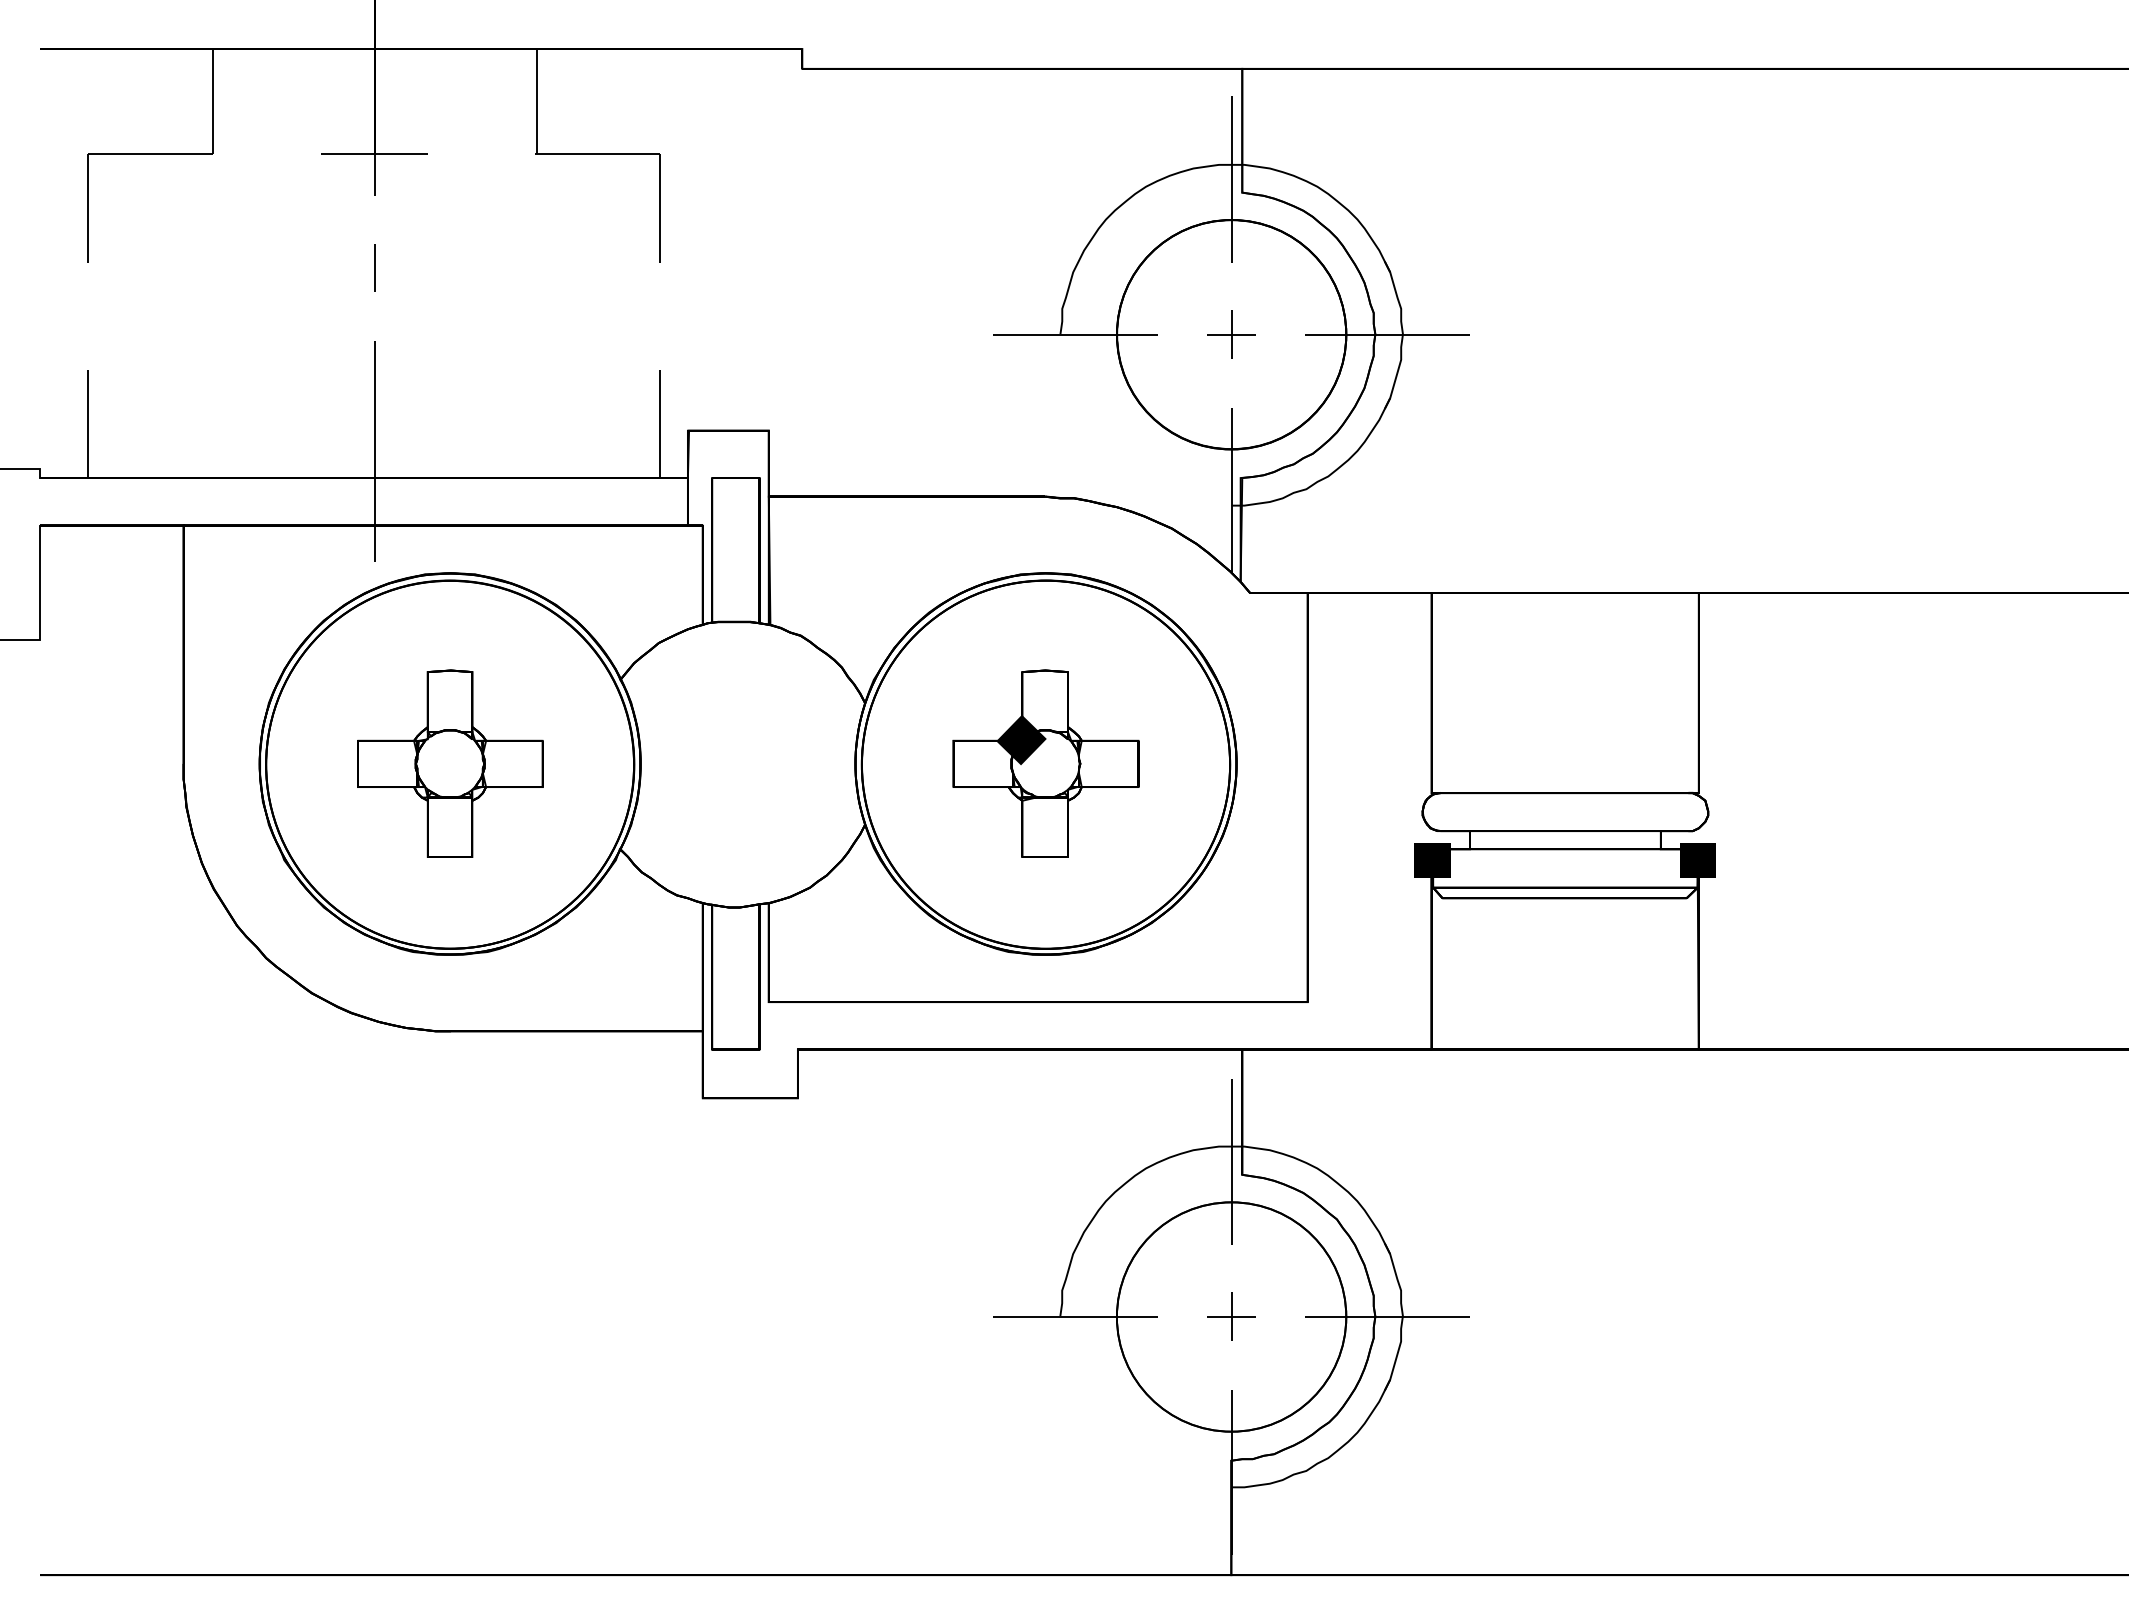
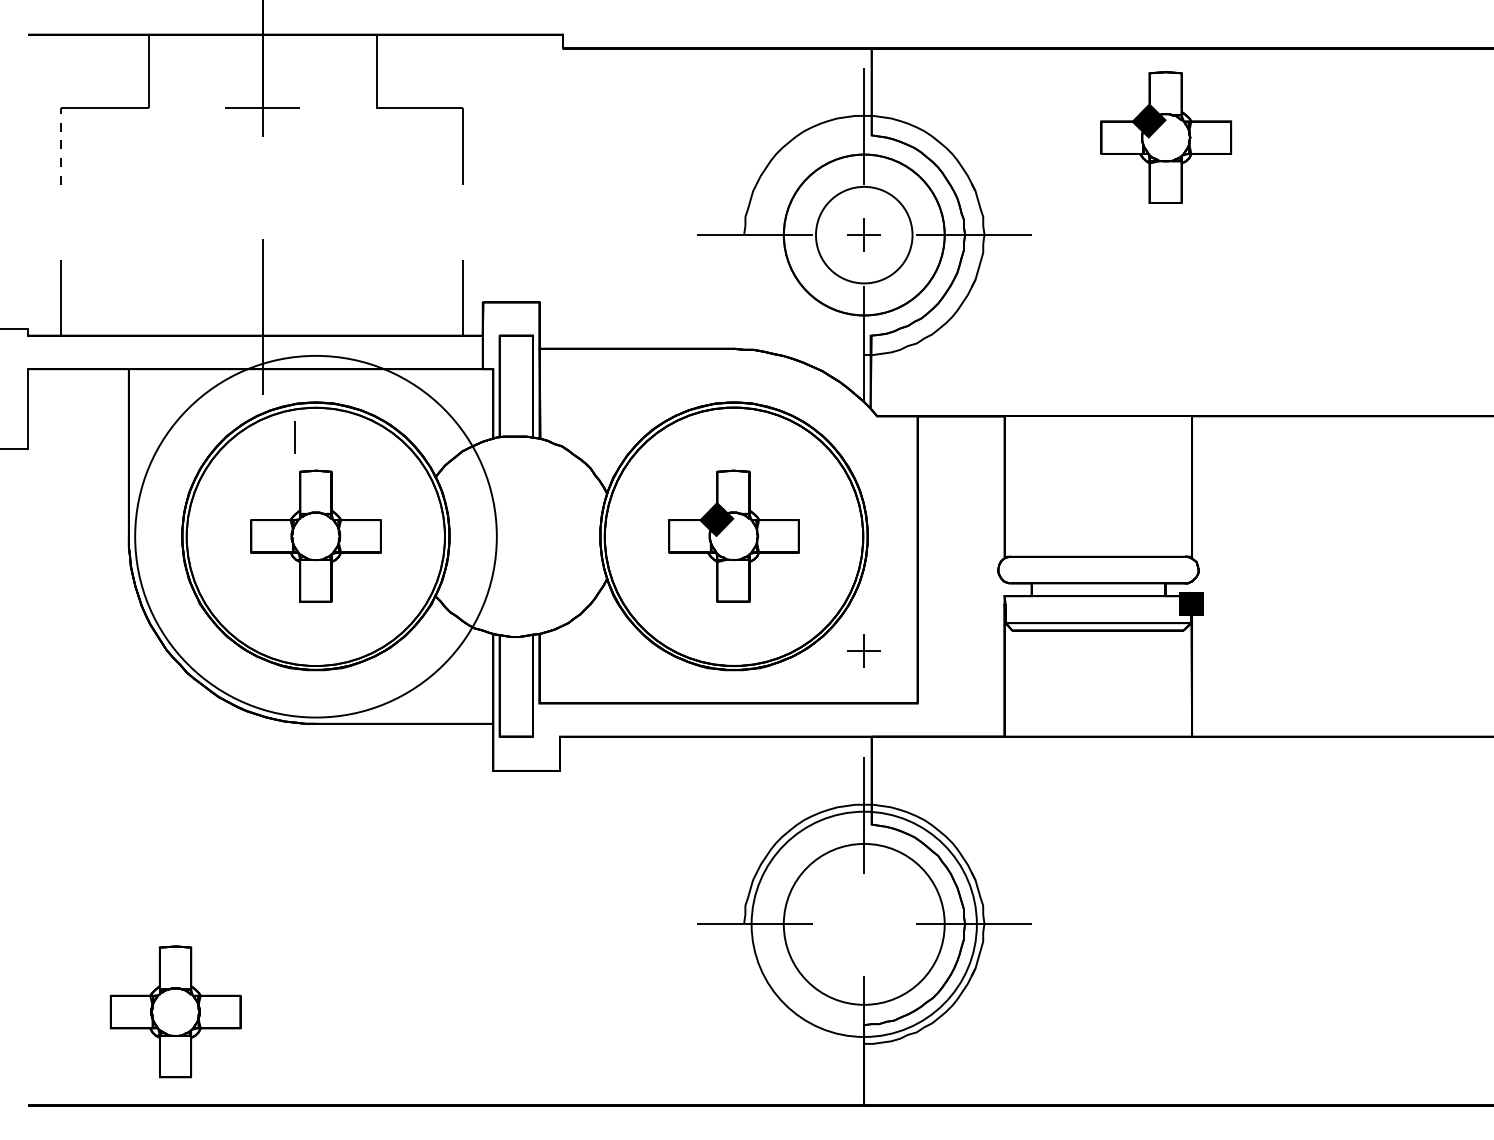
part: (1661, 195) -> (1165, 137), added
line: (87, 208) -> (61, 146), solid -> dashed
line: (374, 267) -> (294, 437), moved
circle: (1231, 334) -> (864, 234), size x0.6
circle: (450, 764) -> (316, 536), size x1.4
fill: (1432, 859) -> (1005, 603), removed
circle: (1231, 1316) -> (864, 924), size x1.4
part: (1231, 1316) -> (864, 651), moved
part: (250, 1441) -> (175, 1011), added

